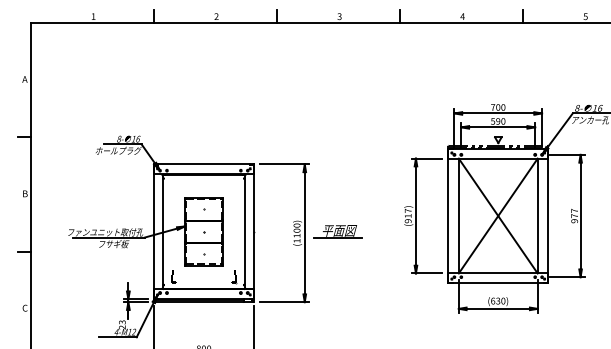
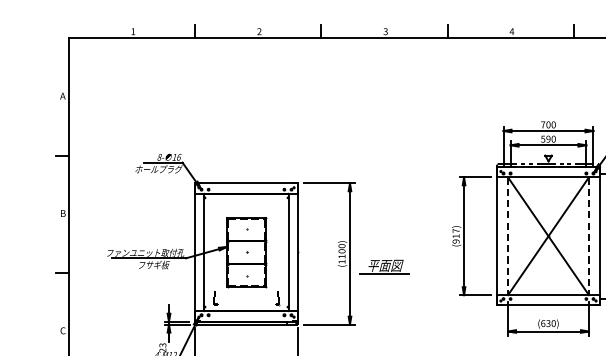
line: (458, 216) -> (507, 236), solid -> dashed
line: (537, 216) -> (588, 236), solid -> dashed
part: (337, 231) -> (383, 266), moved

